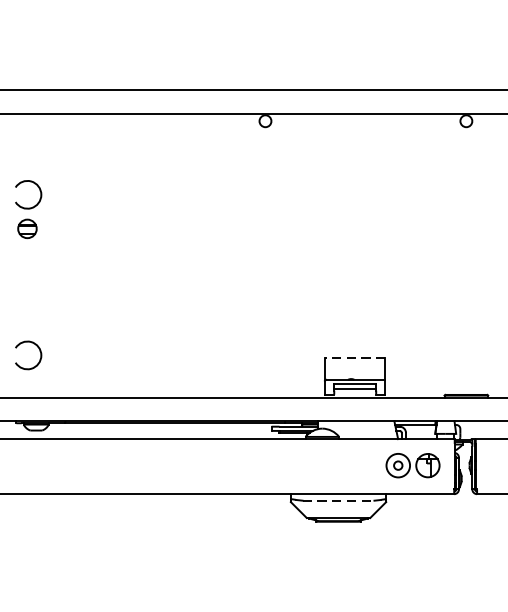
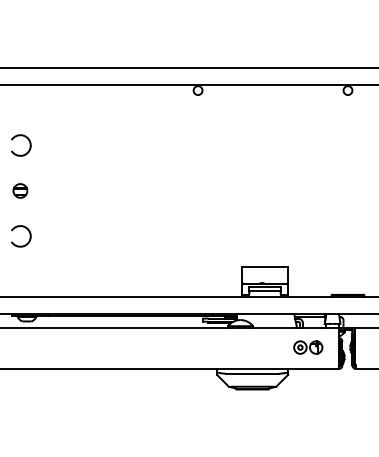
part: (27, 228) -> (20, 190), moved
arc: (39, 355) -> (29, 236), moved
line: (355, 358) -> (265, 267), dashed -> solid
part: (413, 465) -> (308, 347), size x0.71
line: (338, 500) -> (252, 373), dashed -> solid

